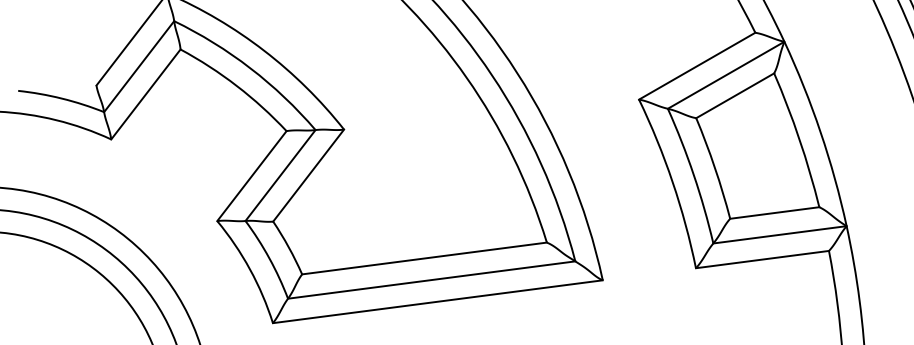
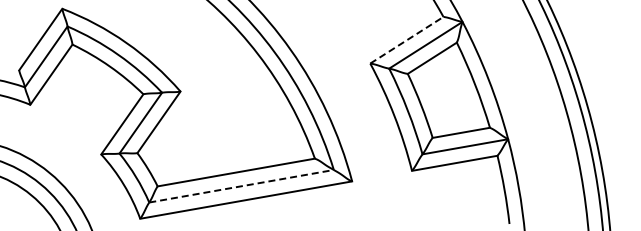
line: (698, 65) -> (407, 39), solid -> dashed
line: (431, 280) -> (241, 186), solid -> dashed

